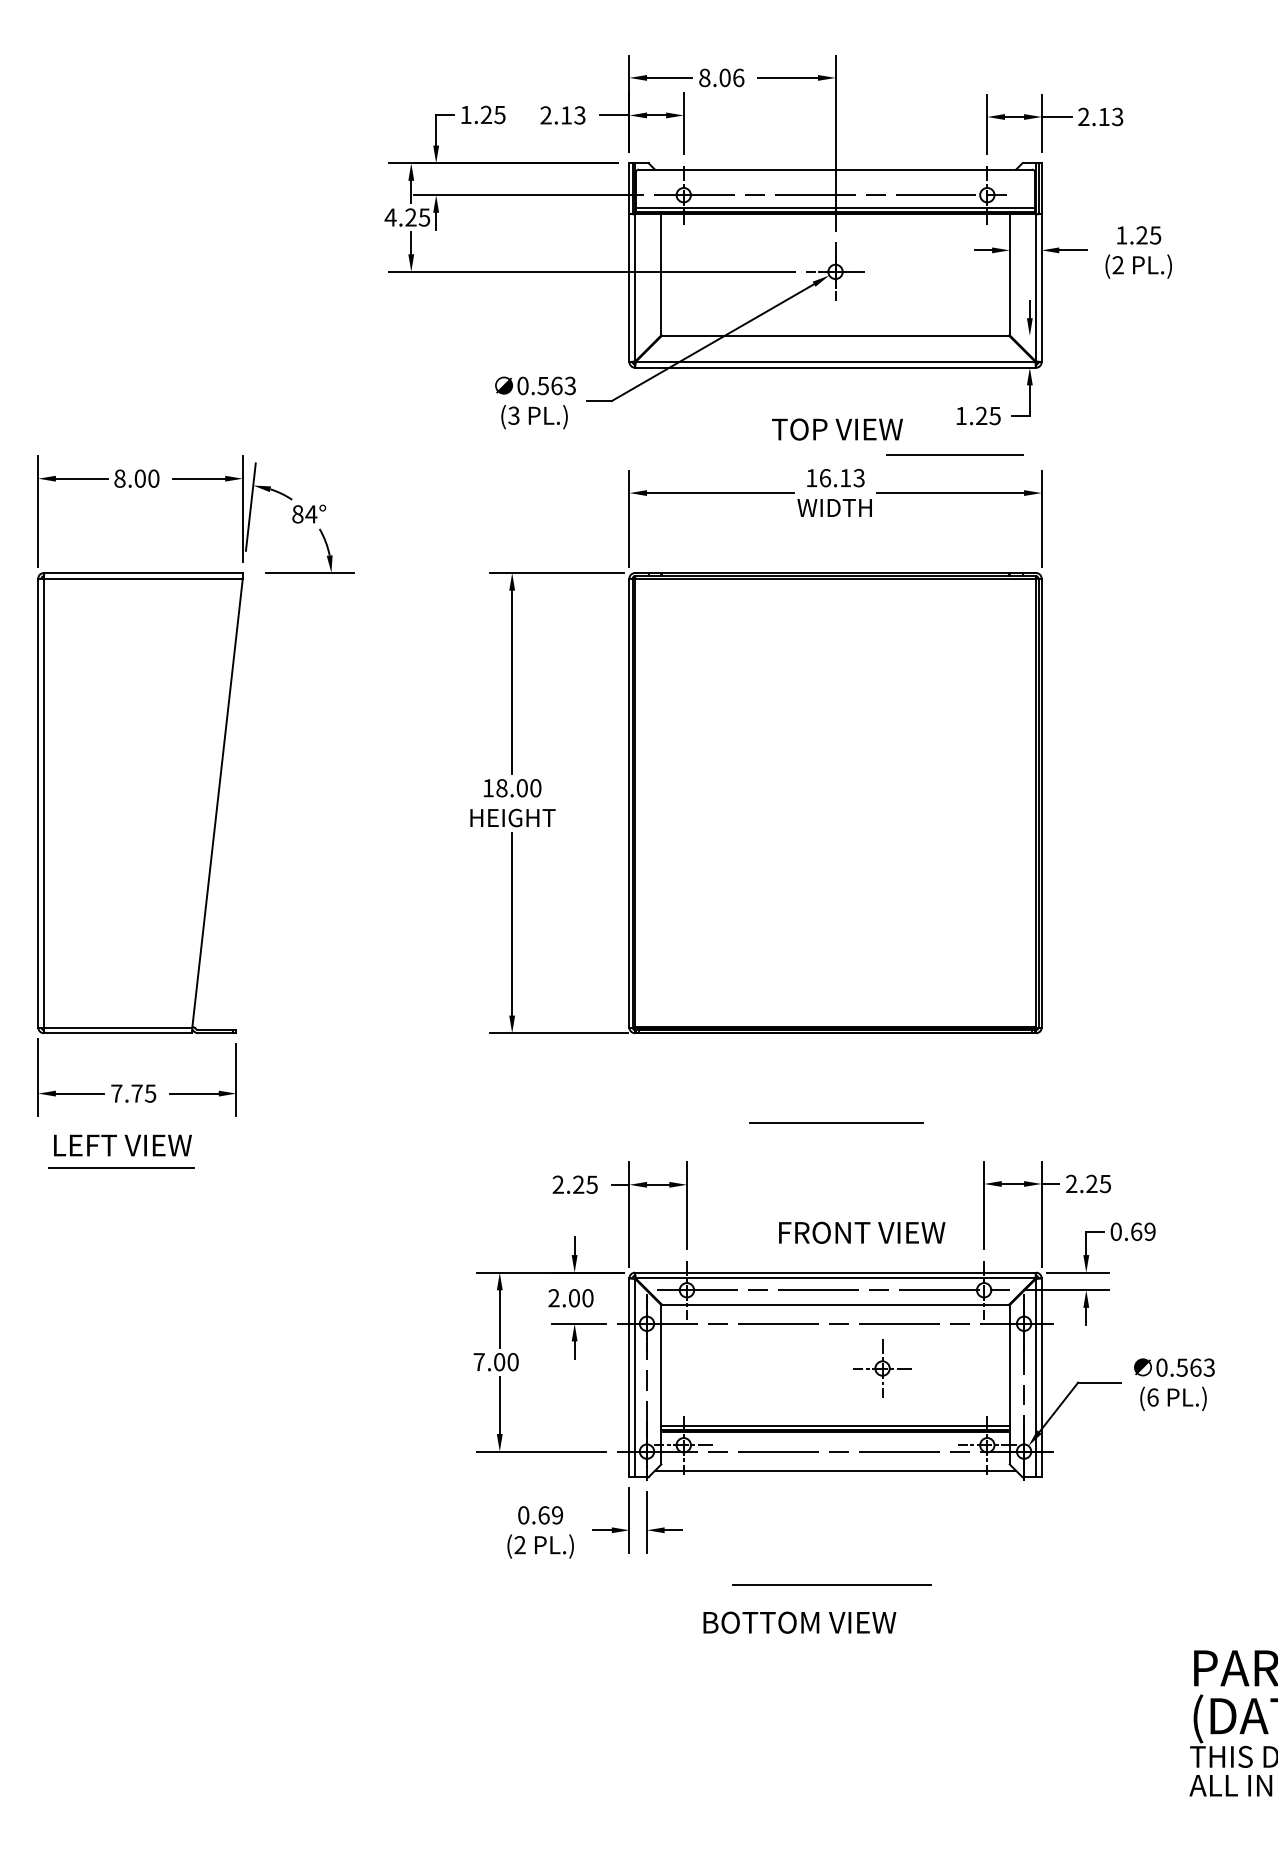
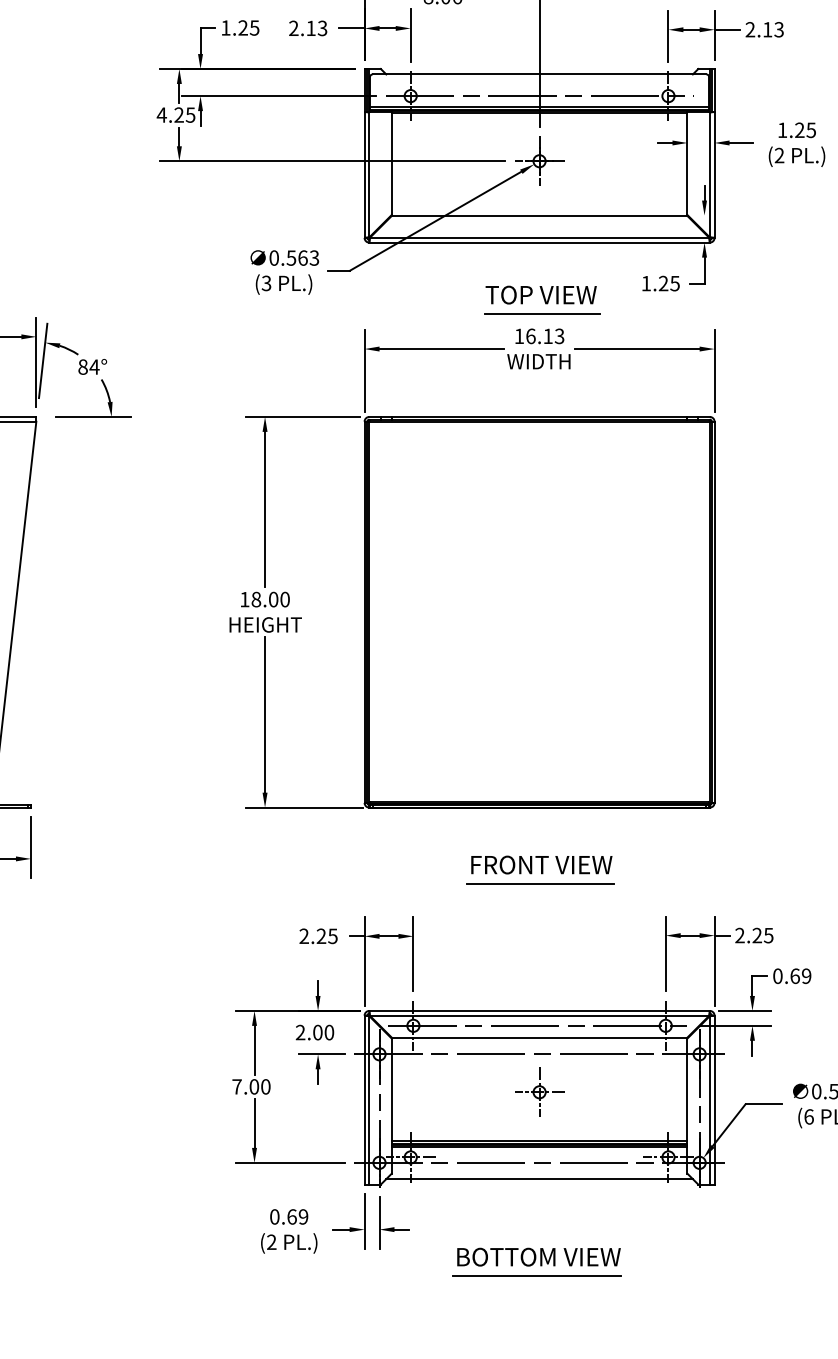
line: (954, 454) -> (542, 312), moved
text: (862, 1232) -> (542, 864), moved
part: (882, 1368) -> (539, 1092), moved
text: (799, 1622) -> (538, 1256), moved

